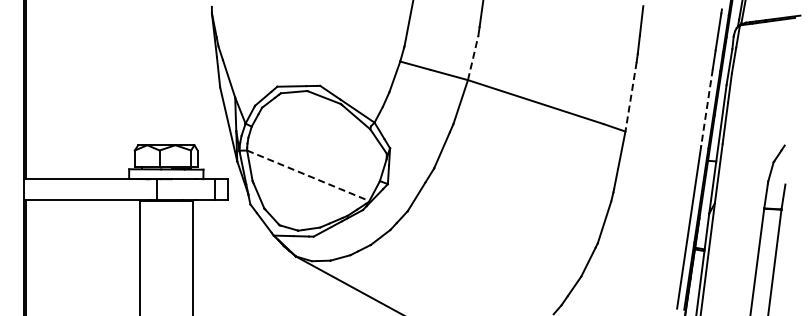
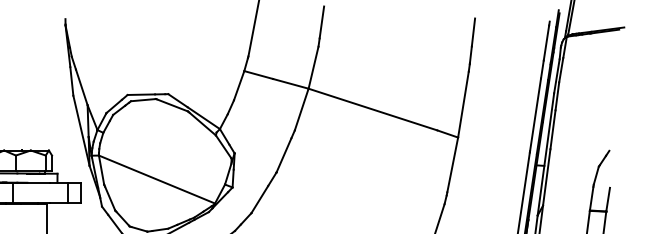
line: (473, 58) -> (313, 68), dashed -> solid
line: (630, 97) -> (462, 105), dashed -> solid
line: (706, 107) -> (535, 114), dashed -> solid
line: (308, 175) -> (157, 179), dashed -> solid

